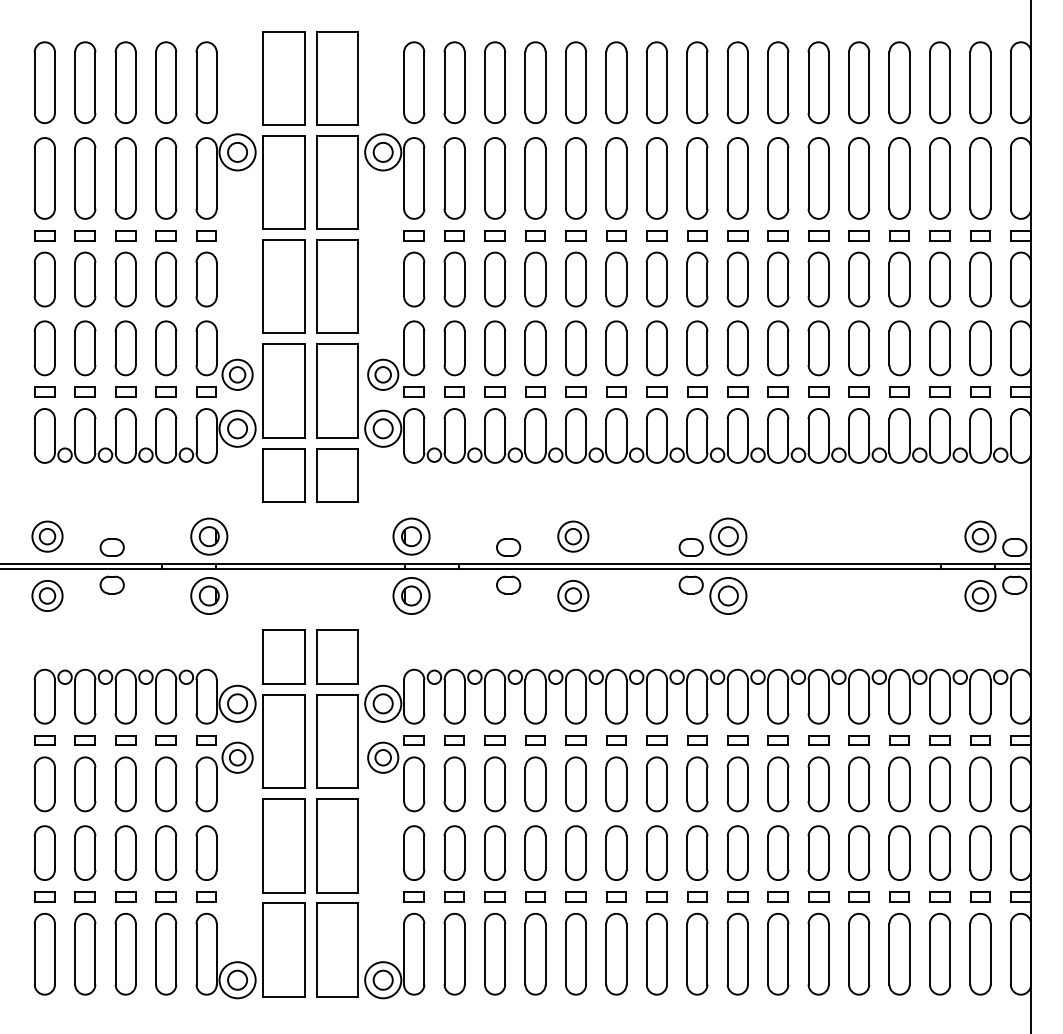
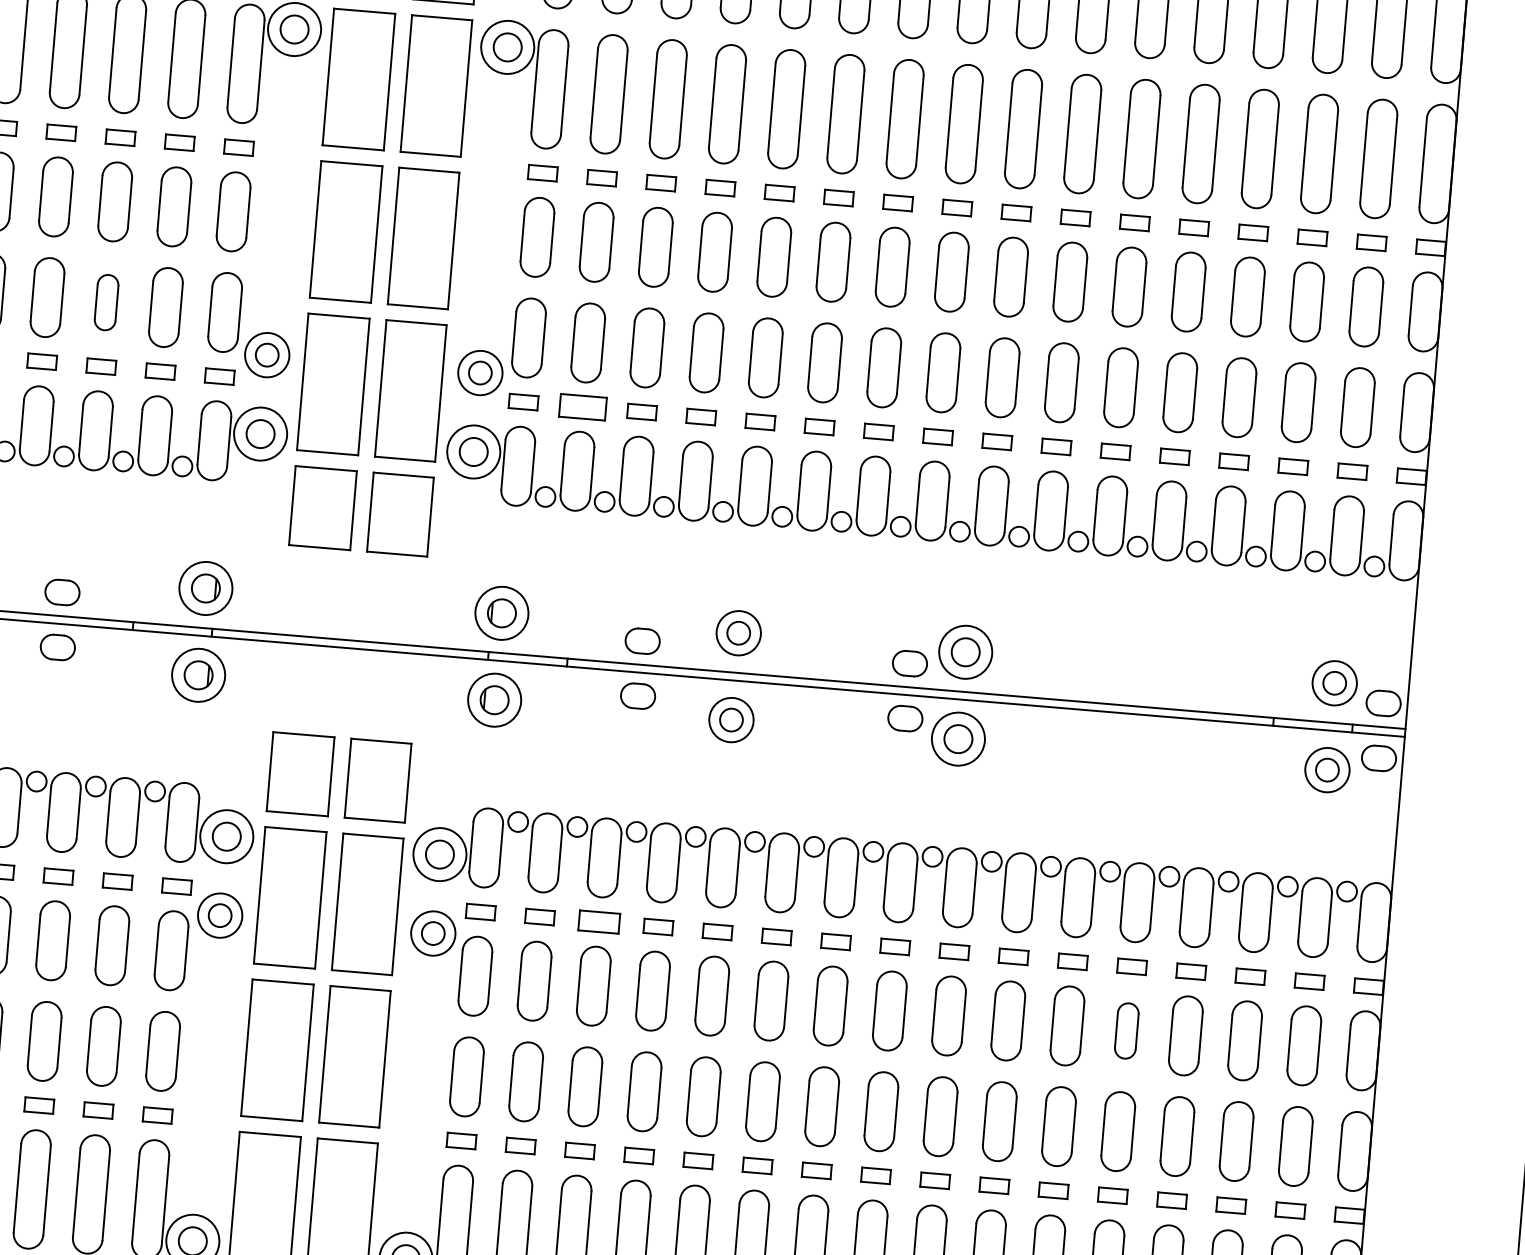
part: (125, 348) -> (106, 302), size x0.7
part: (454, 391) -> (582, 406), size x1.6
part: (494, 740) -> (598, 921), size x1.4
part: (859, 784) -> (1127, 1031), size x0.7

